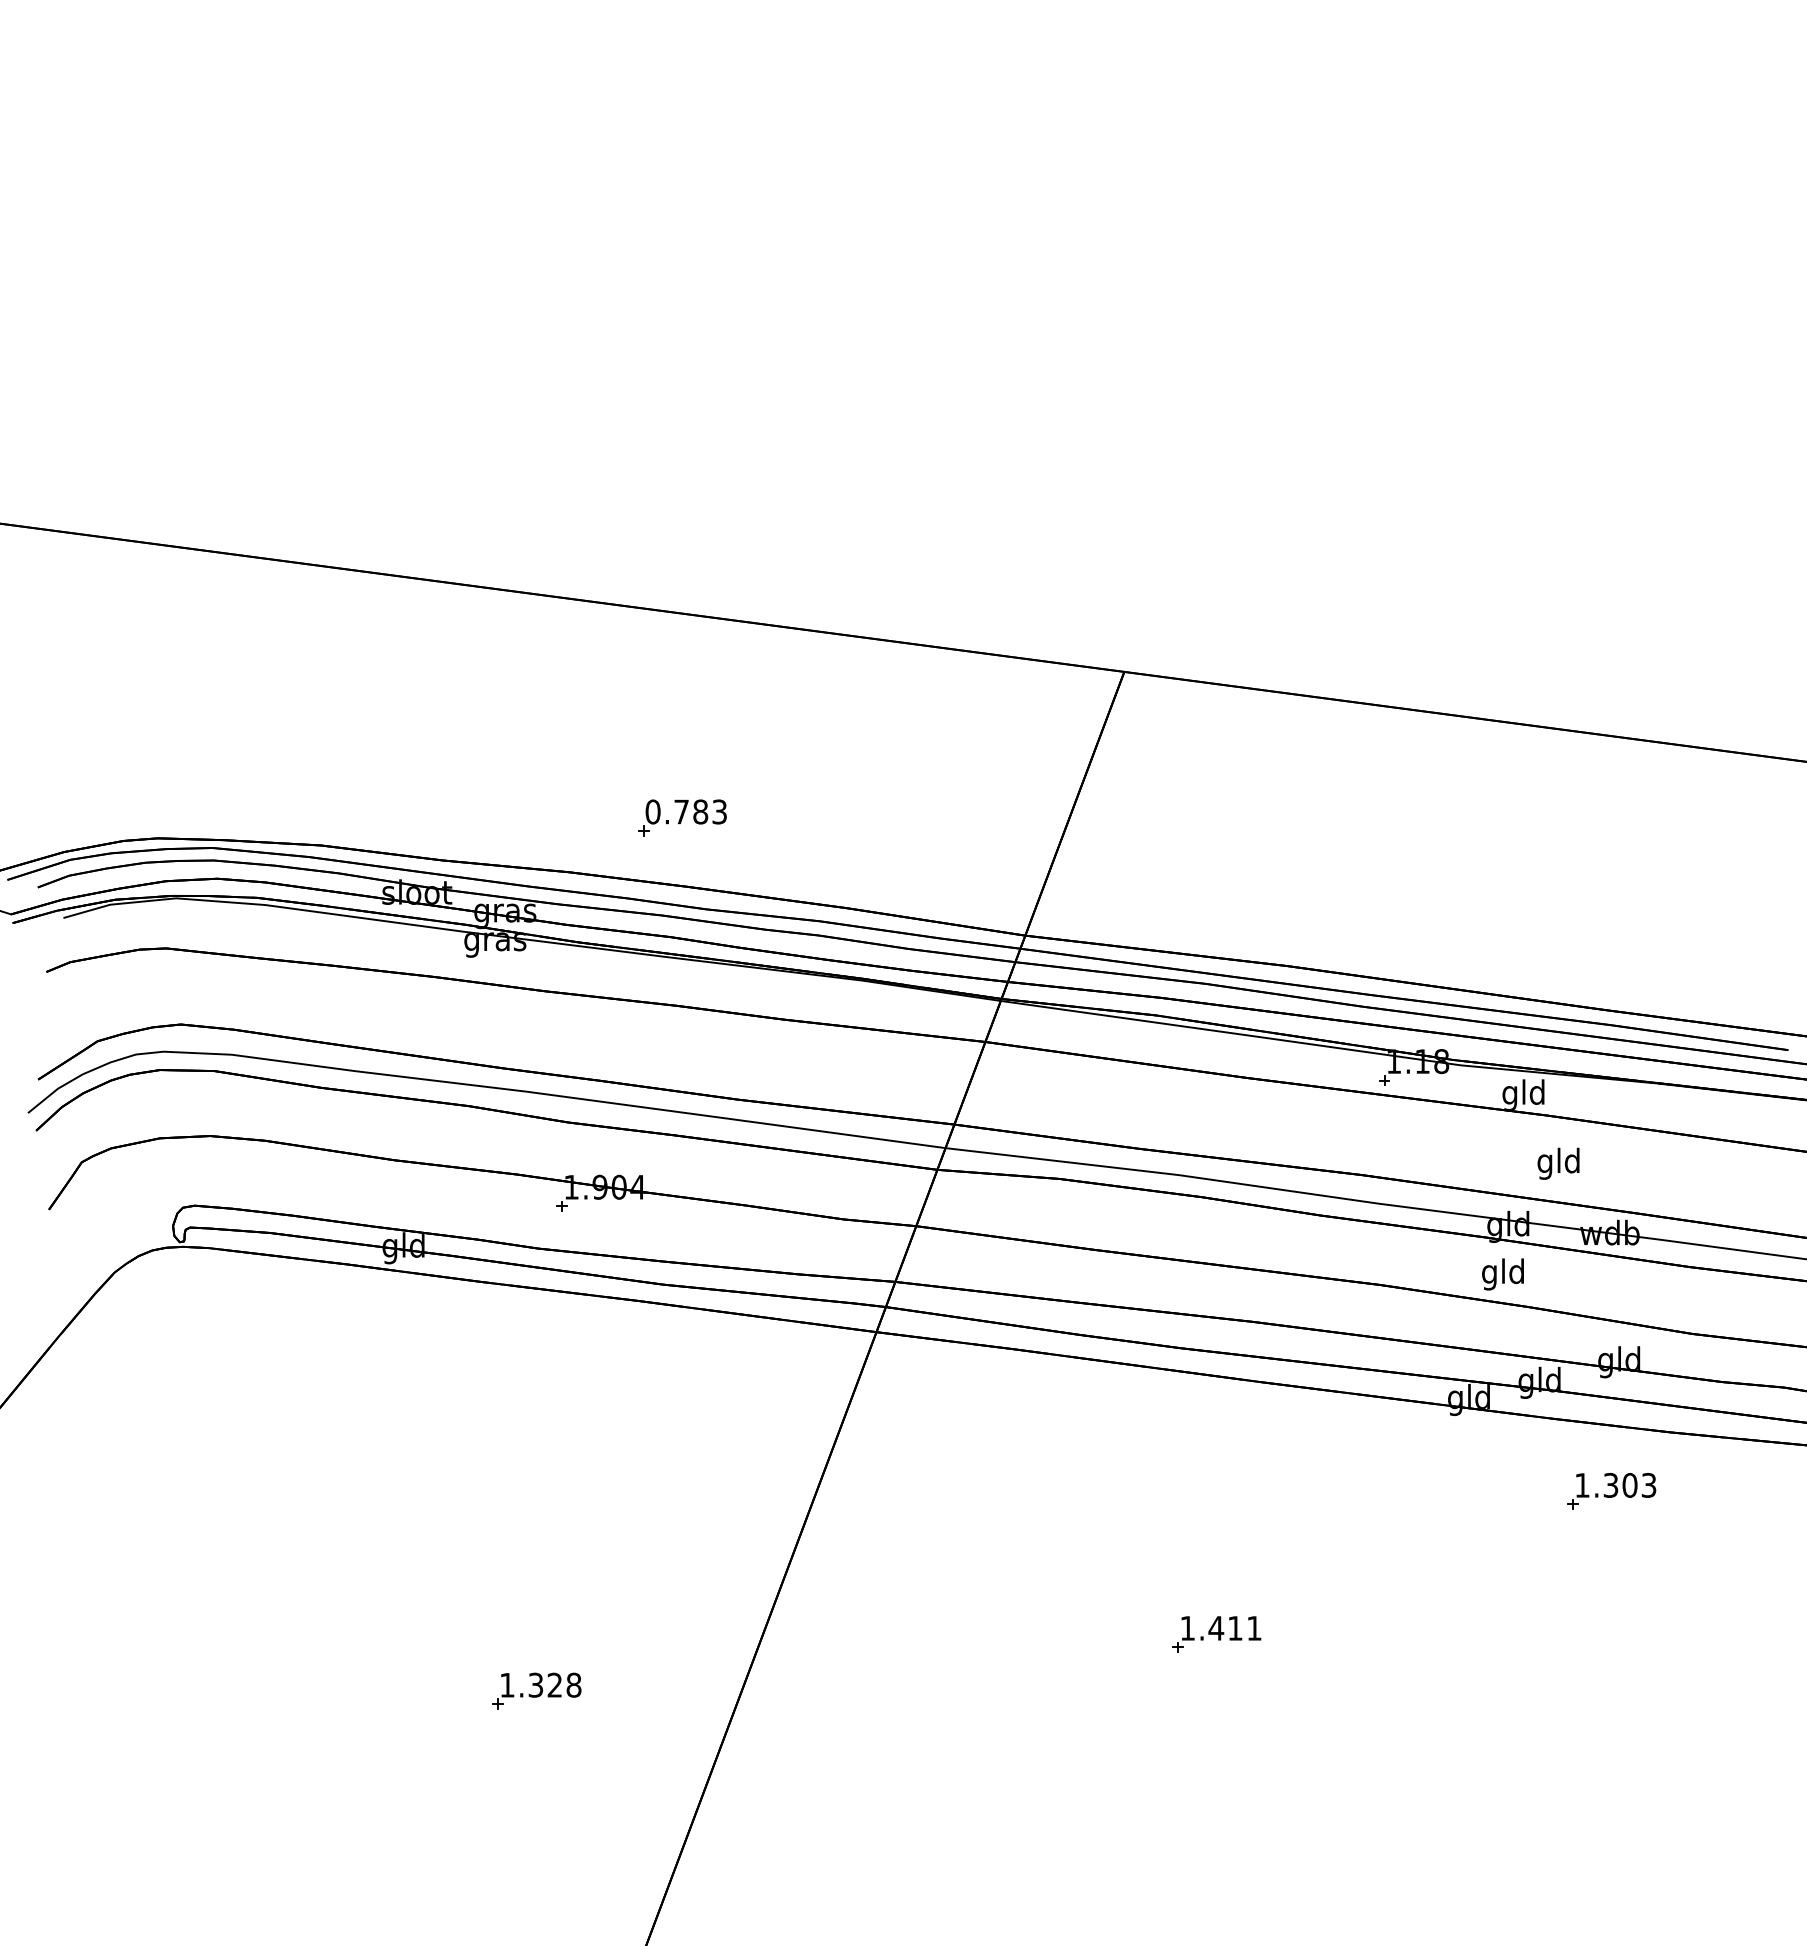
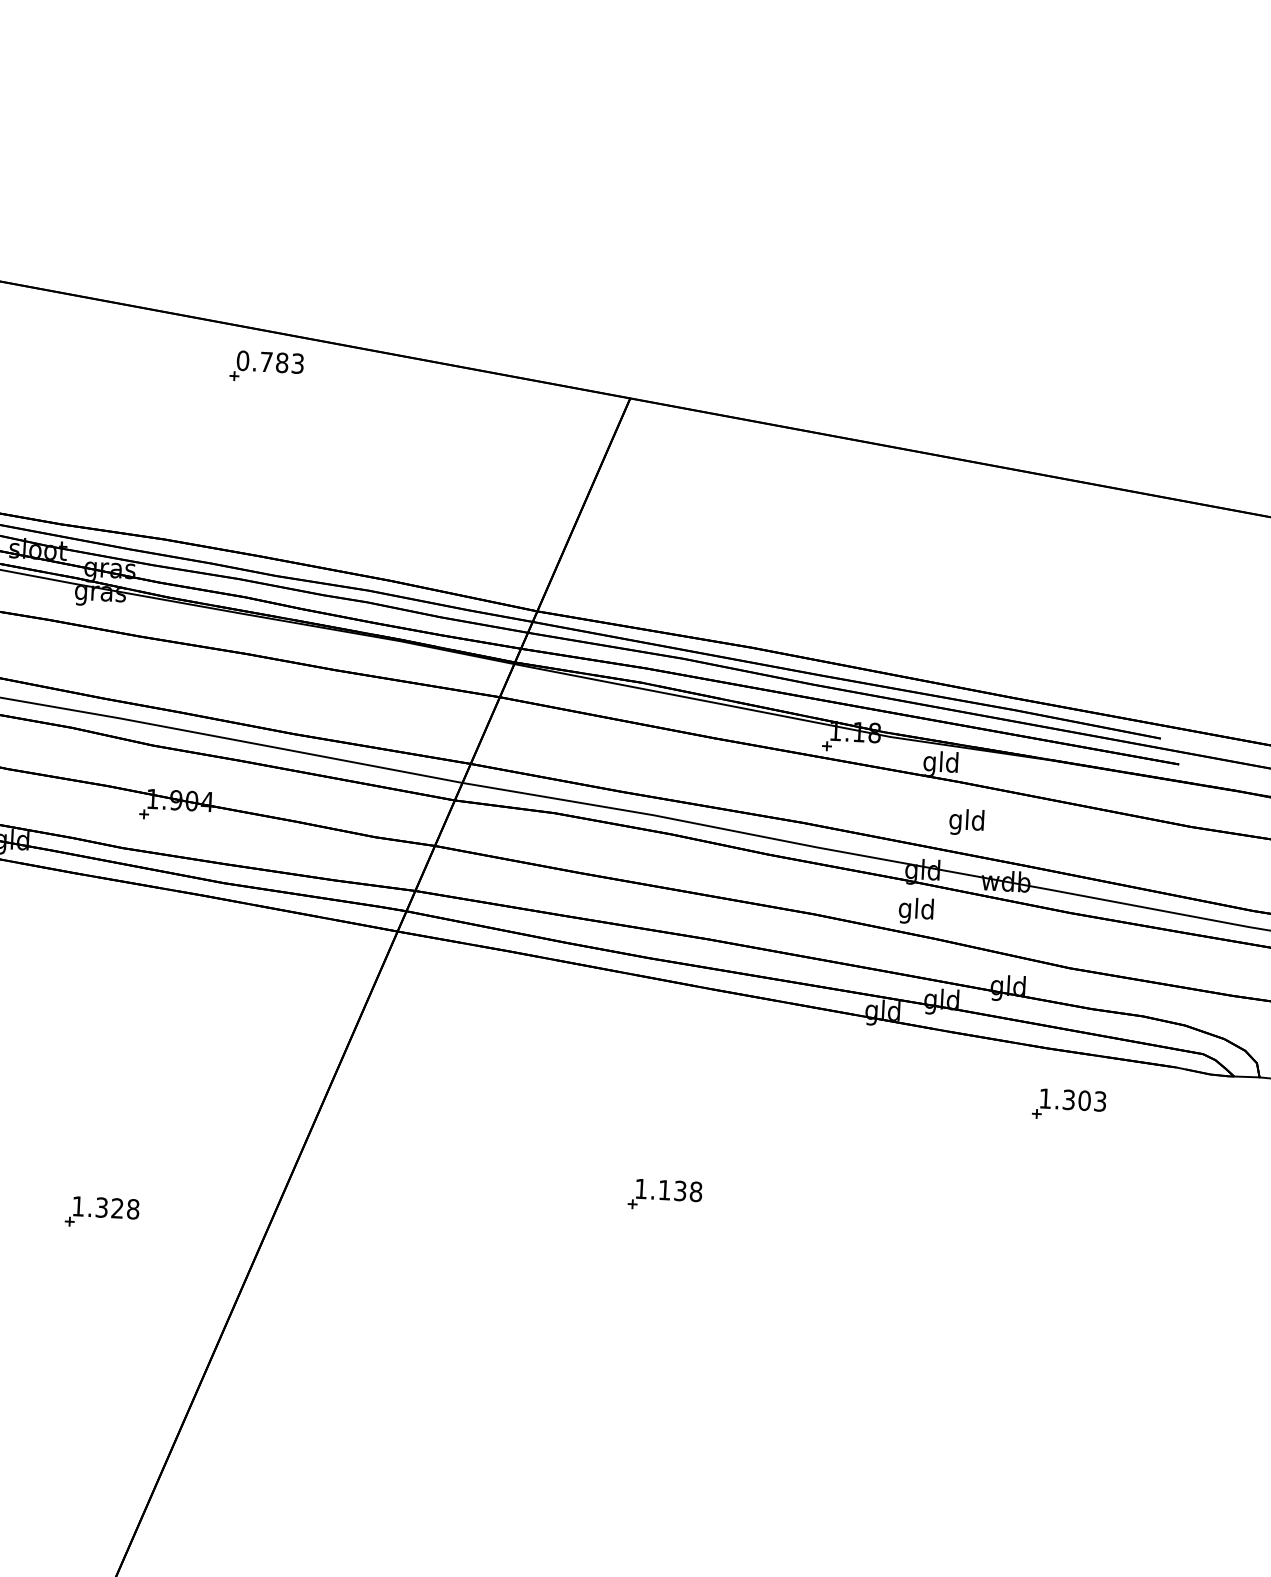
part: (682, 817) -> (267, 366), moved
part: (1611, 1491) -> (1069, 1104), moved
text: (1234, 1627) -> (679, 1190), 1.411 -> 1.138

